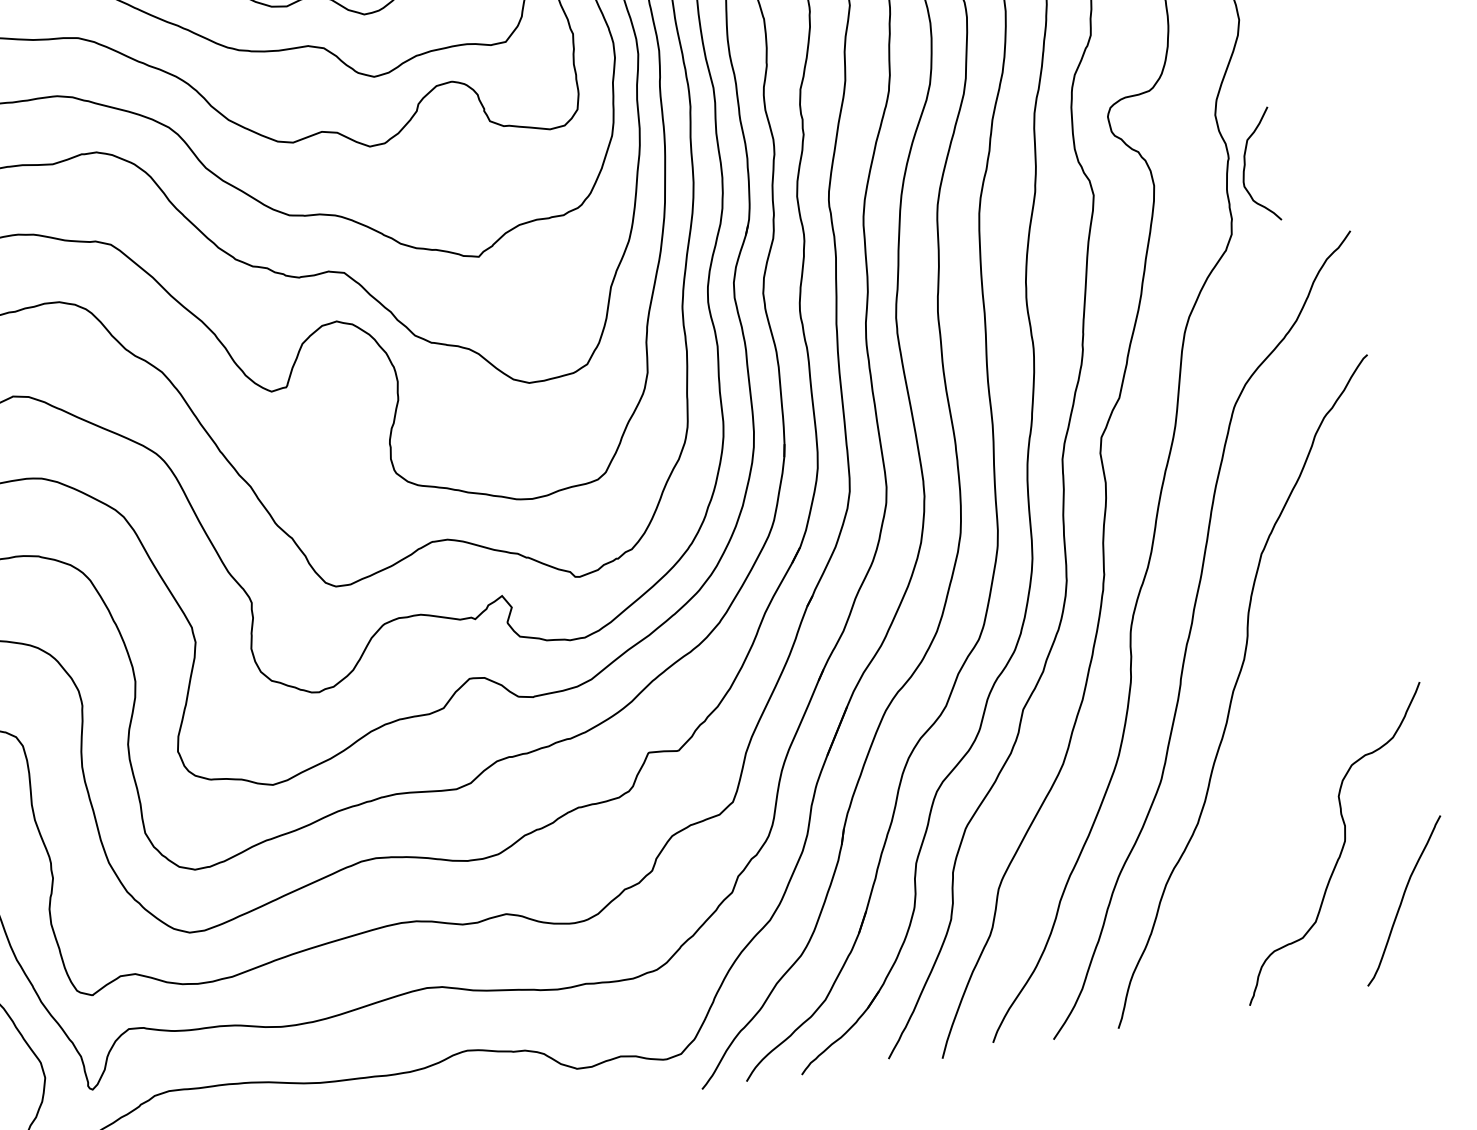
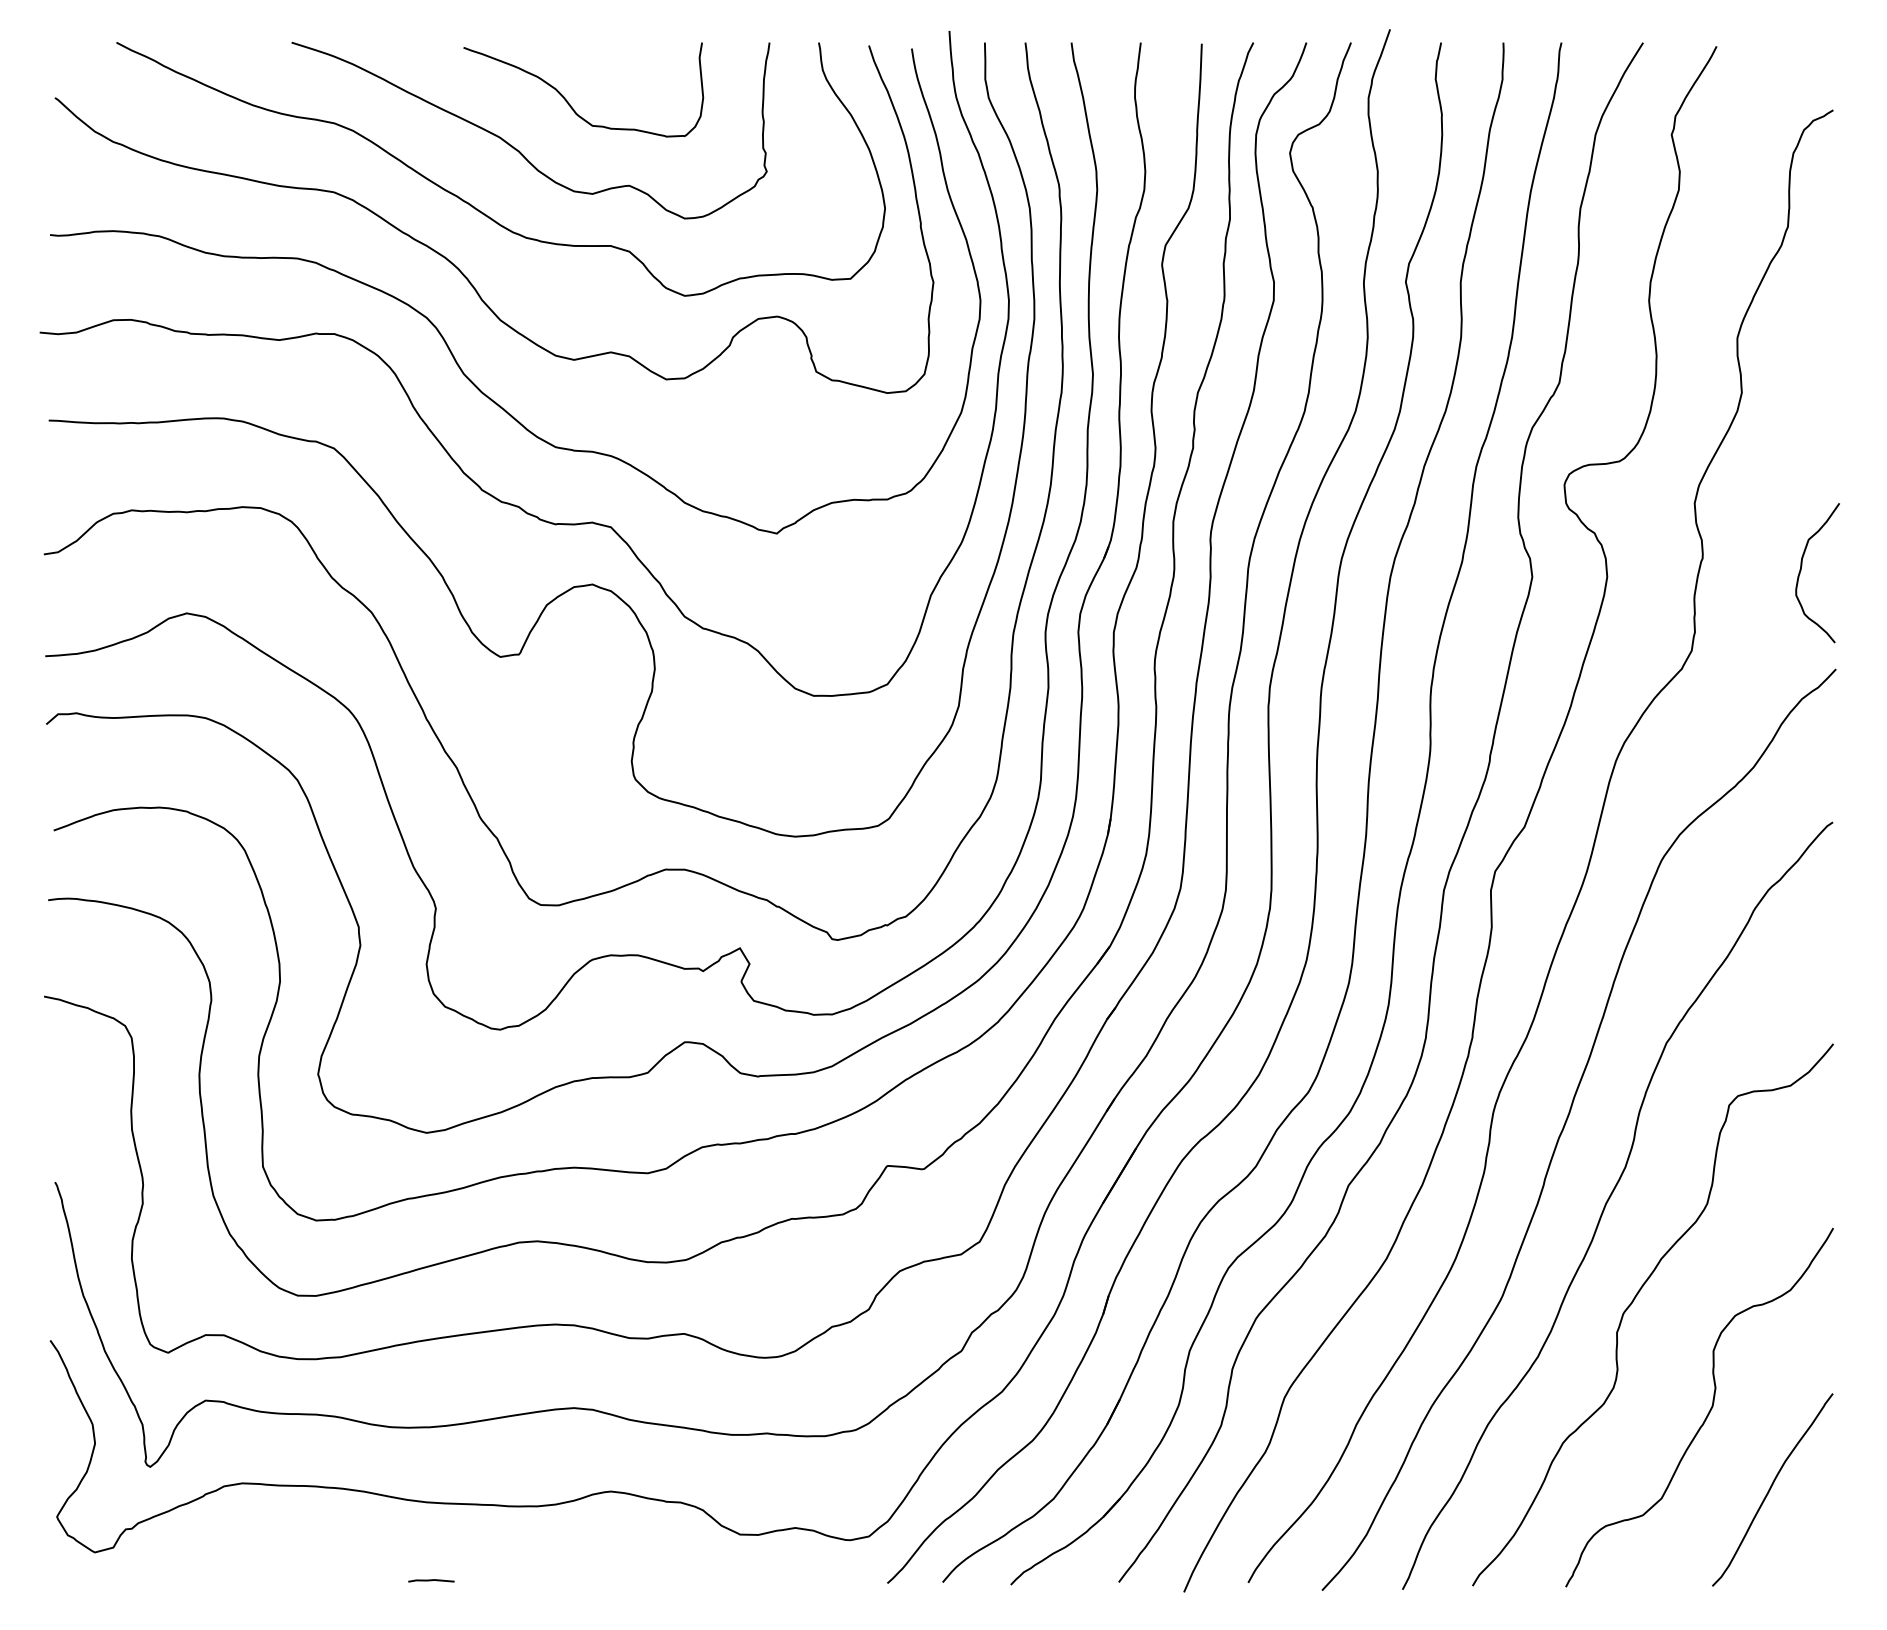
curve: (1245, 165) -> (1801, 570), moved
curve: (1268, 767) -> (1633, 1302), added

